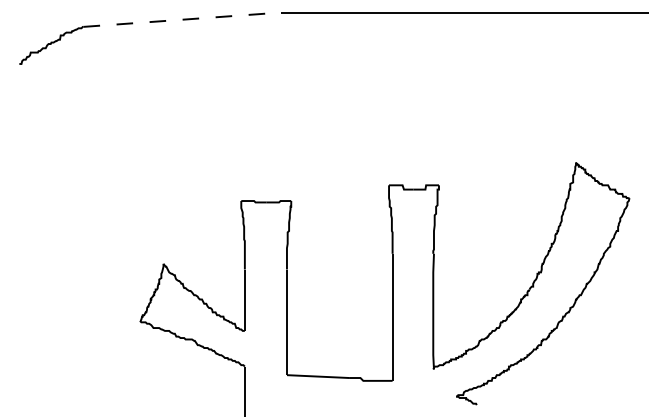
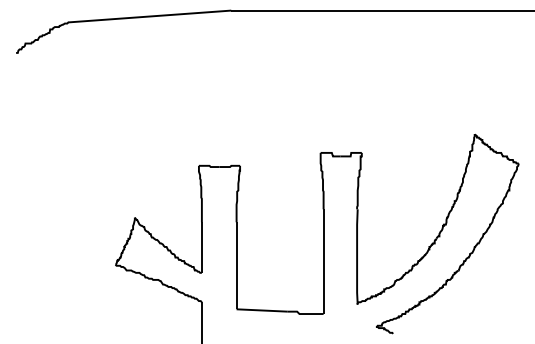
line: (182, 19) -> (150, 16), dashed -> solid

